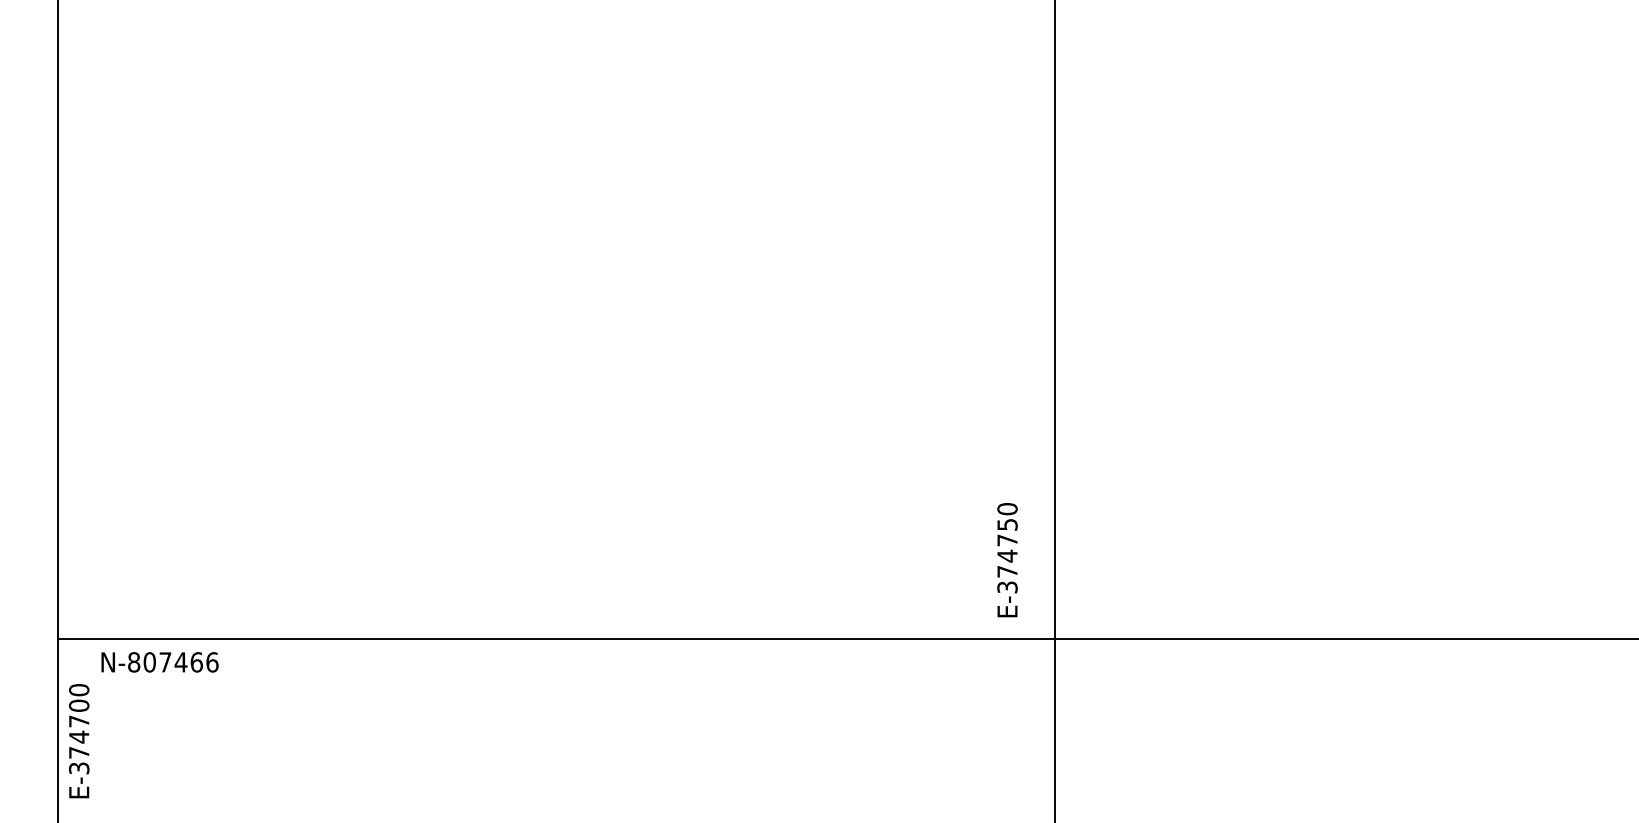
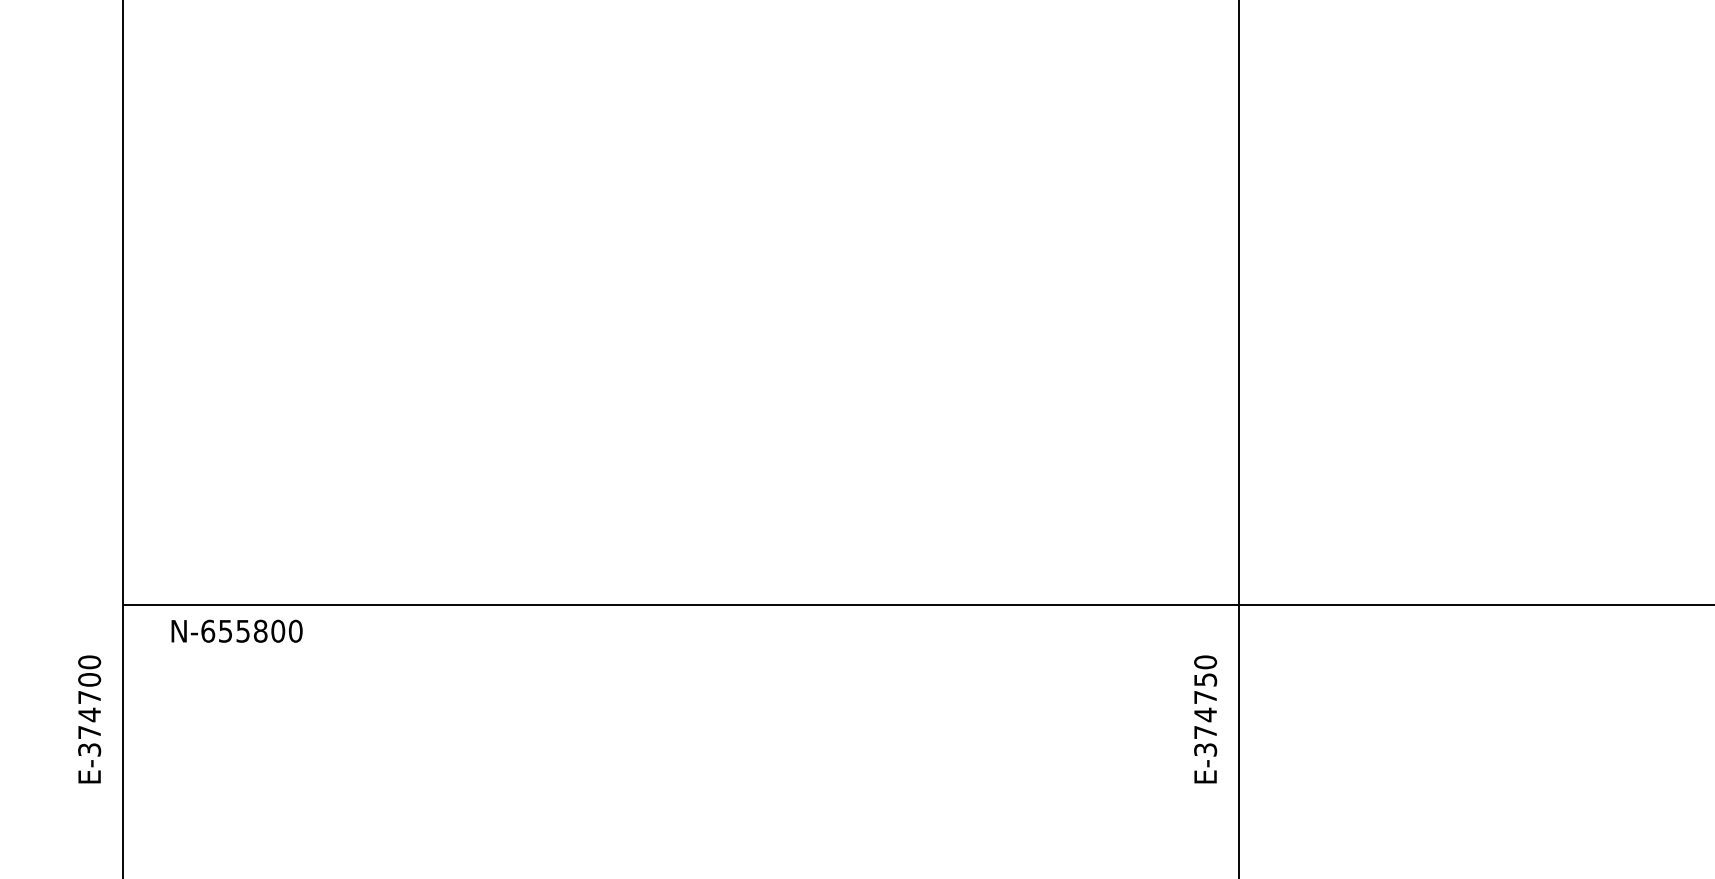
text: (1007, 560) -> (1205, 719), moved
text: (173, 662) -> (252, 631), N-807466 -> N-655800
text: (79, 741) -> (89, 719), moved

